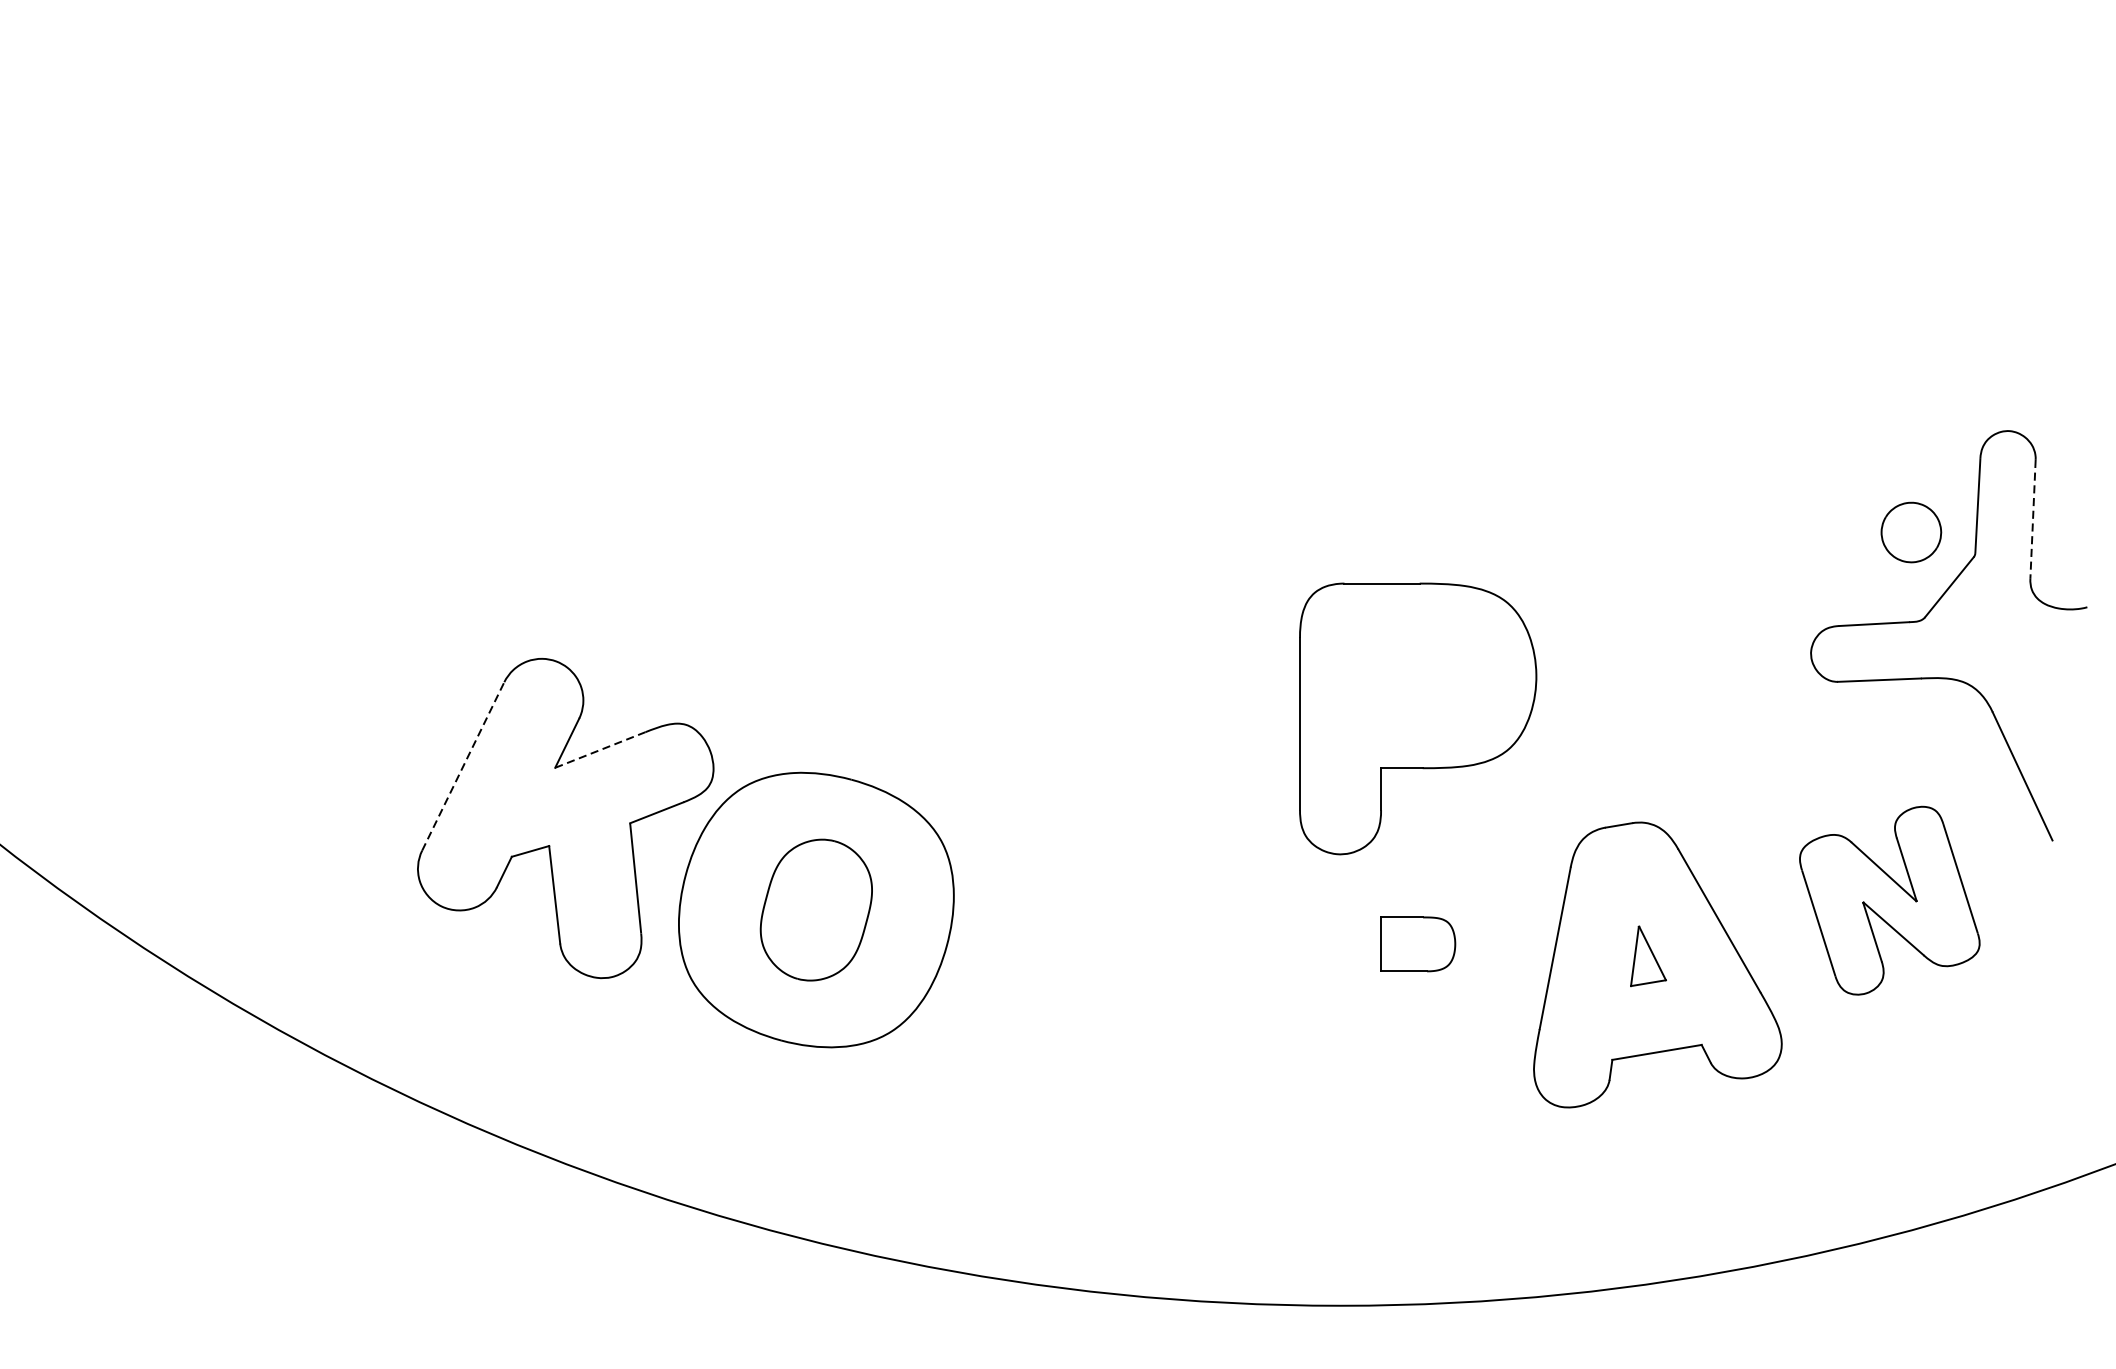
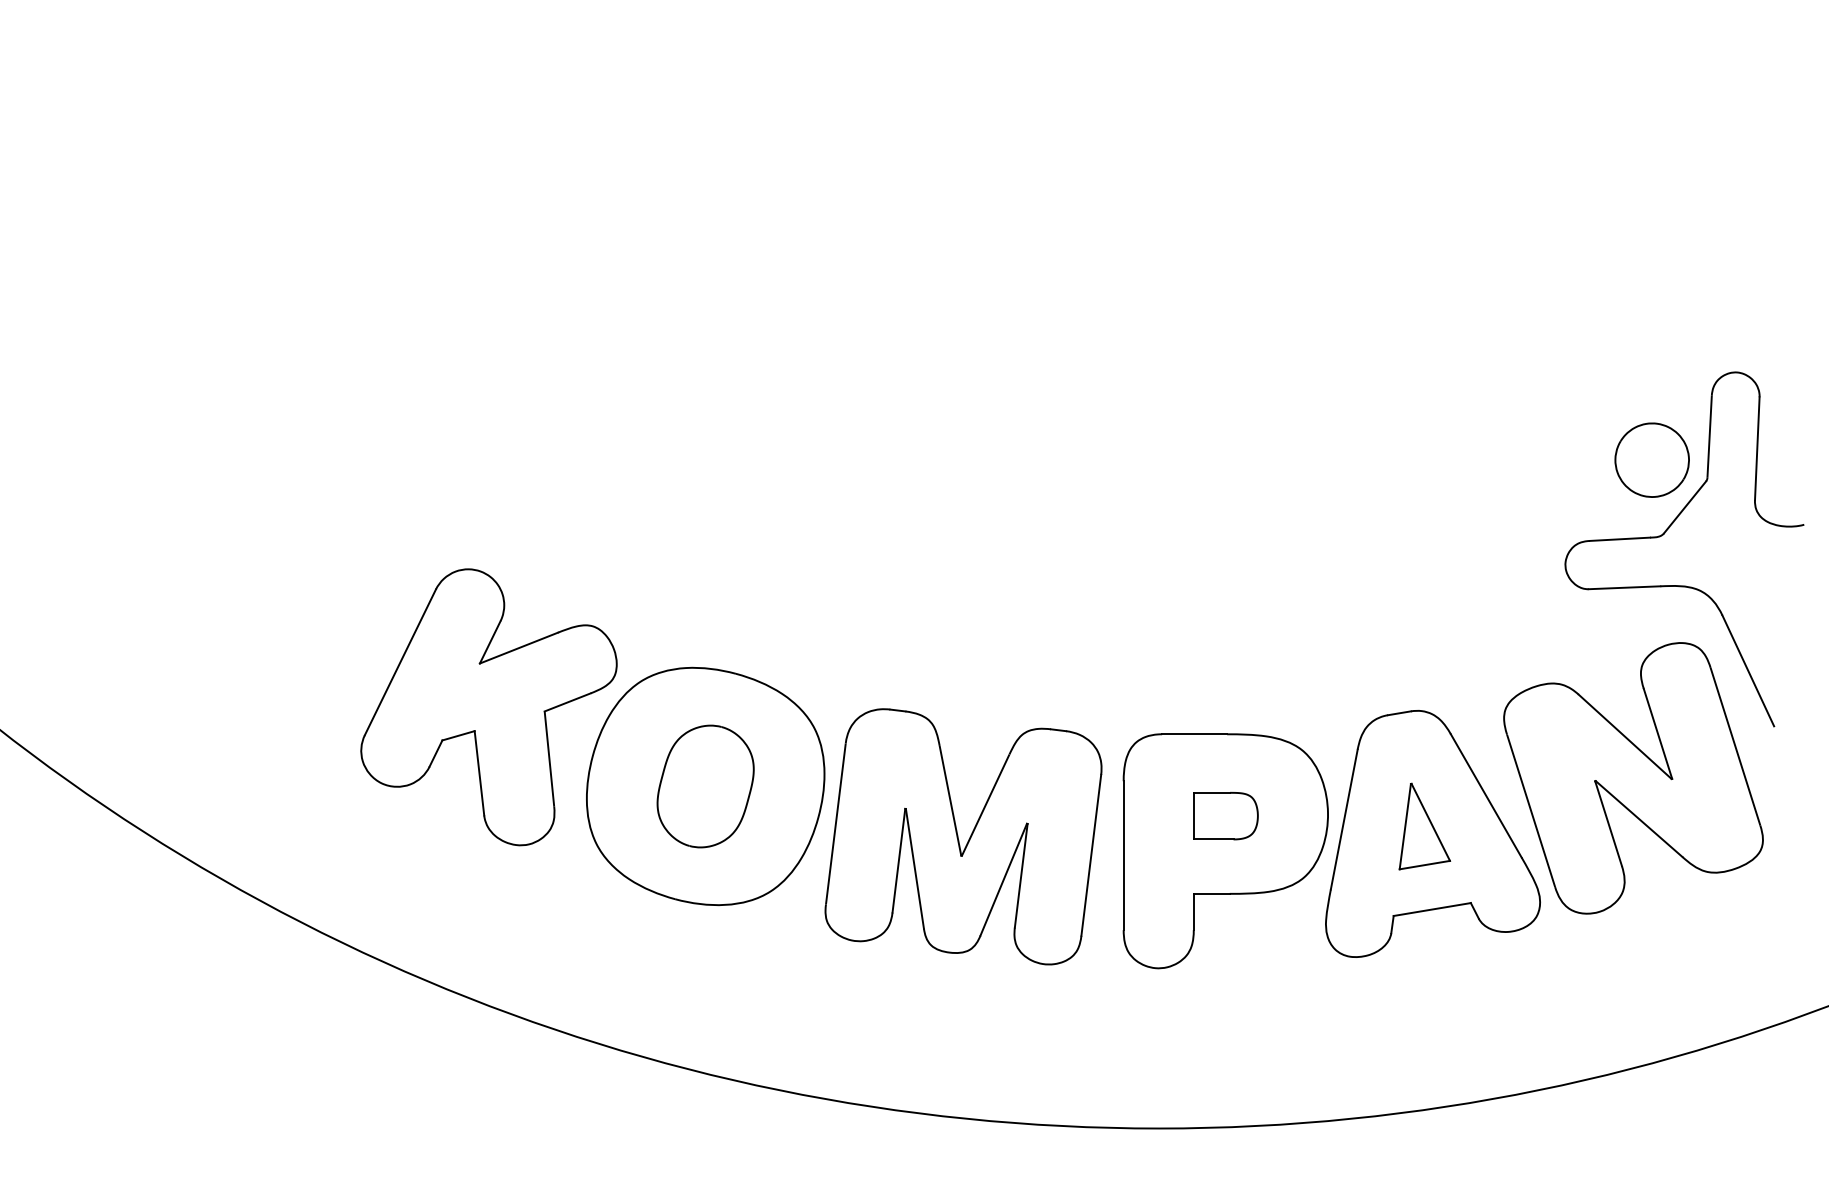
line: (2033, 520) -> (1757, 449), dashed -> solid
part: (1910, 531) -> (1651, 459), size x1.43
part: (1417, 719) -> (1225, 851), moved
line: (599, 750) -> (518, 648), dashed -> solid
line: (463, 766) -> (400, 662), dashed -> solid
part: (1889, 900) -> (1633, 778), size x1.67
part: (1648, 956) -> (1424, 826), size x1.67
part: (1114, 967) -> (963, 836), added

